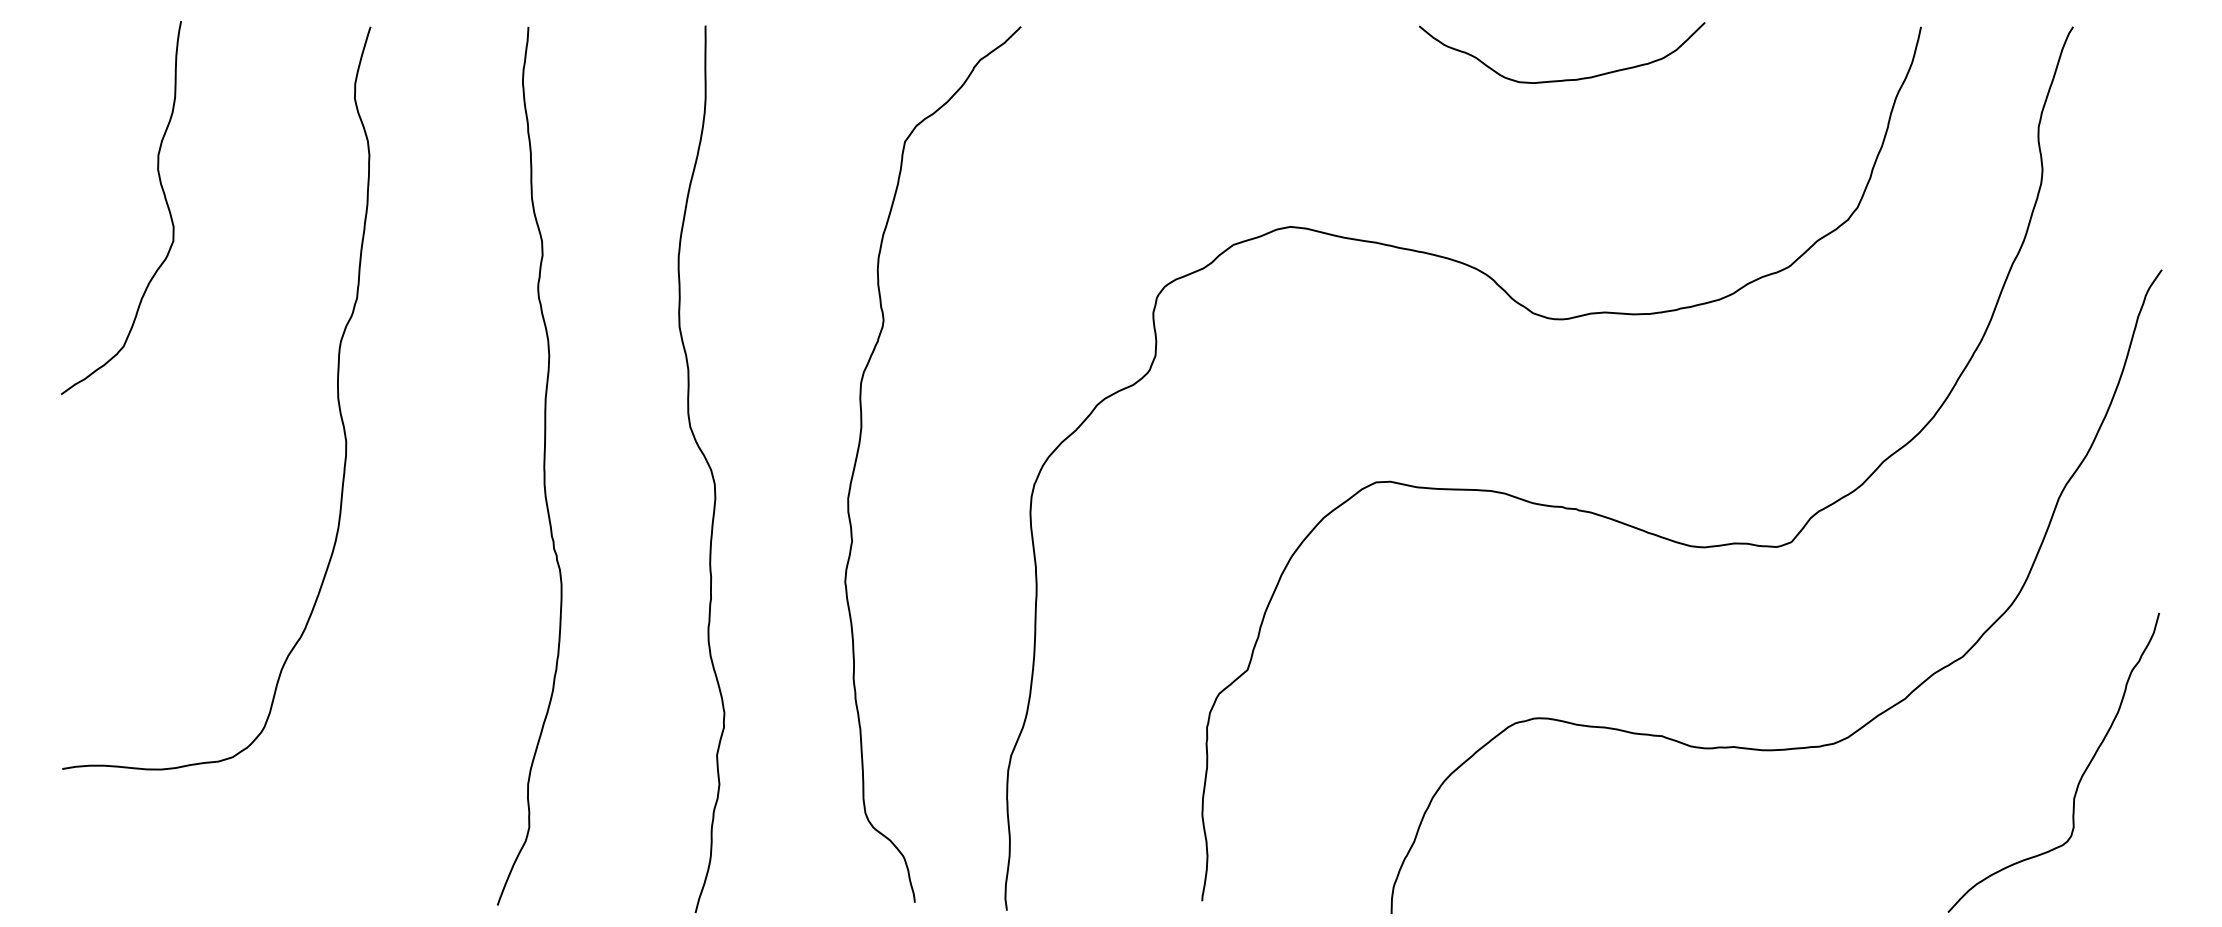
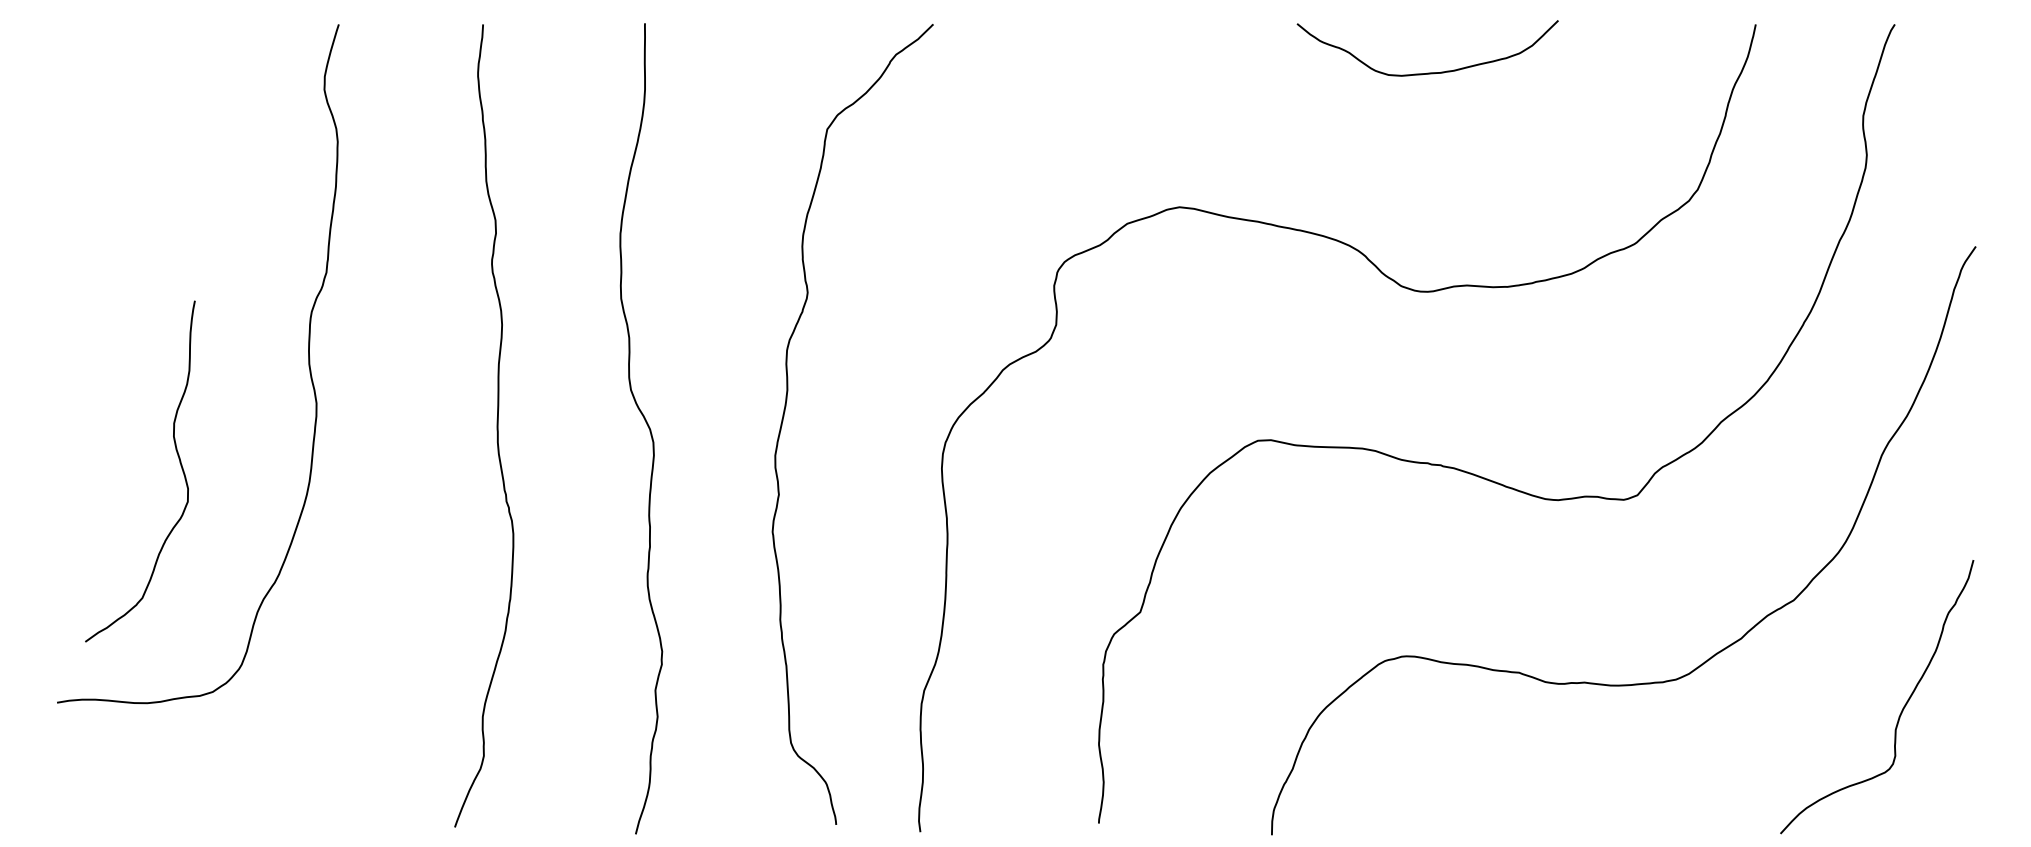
curve: (162, 192) -> (177, 457), moved

